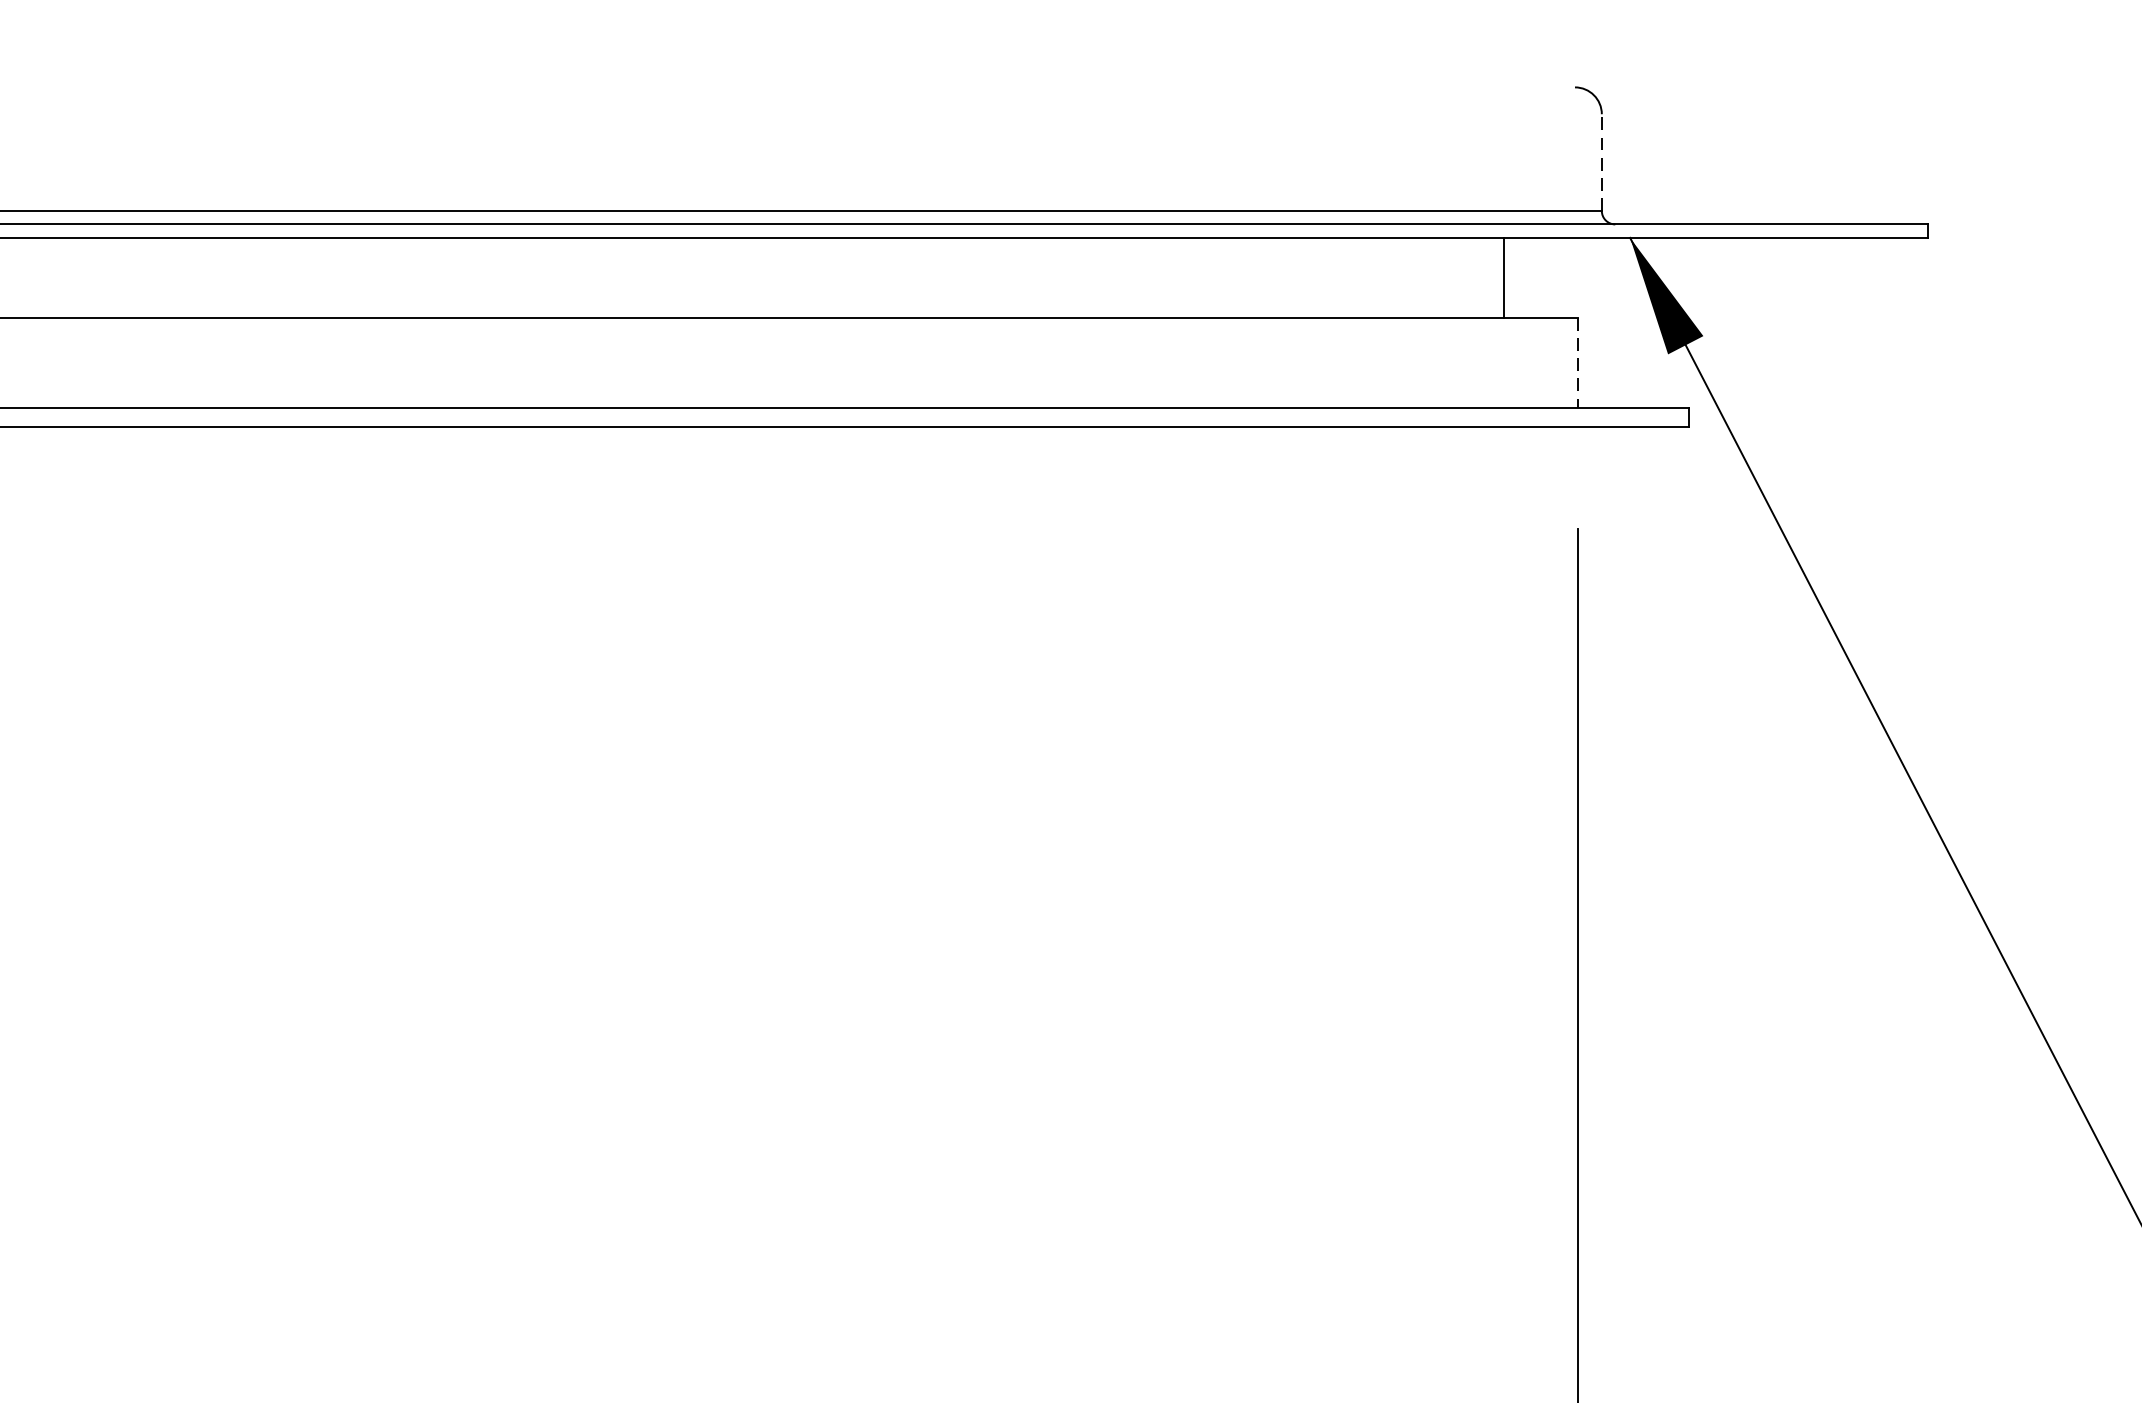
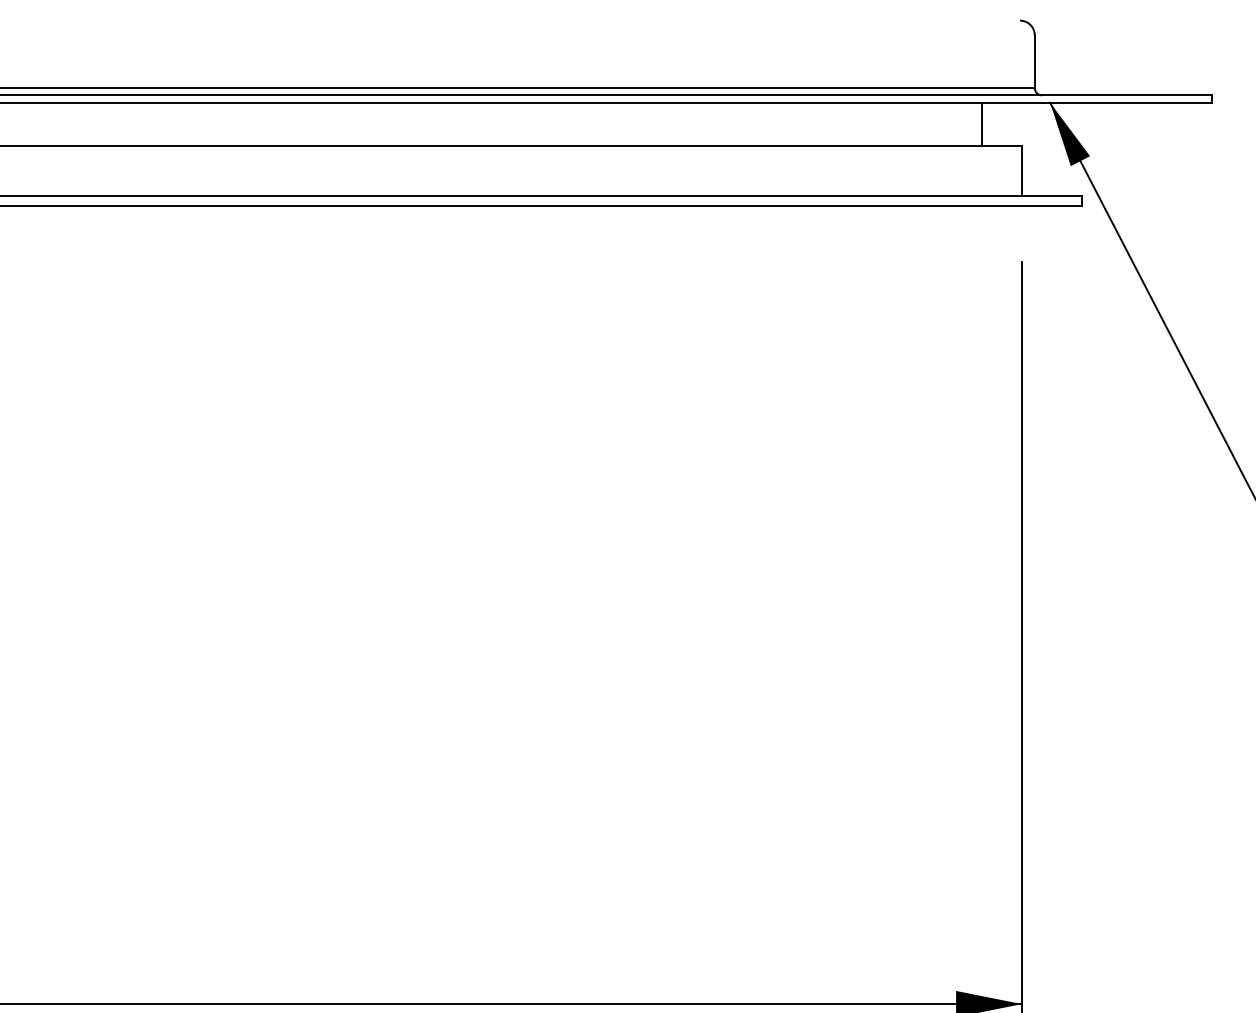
line: (1601, 162) -> (1034, 61), dashed -> solid
line: (1577, 362) -> (1021, 170), dashed -> solid

